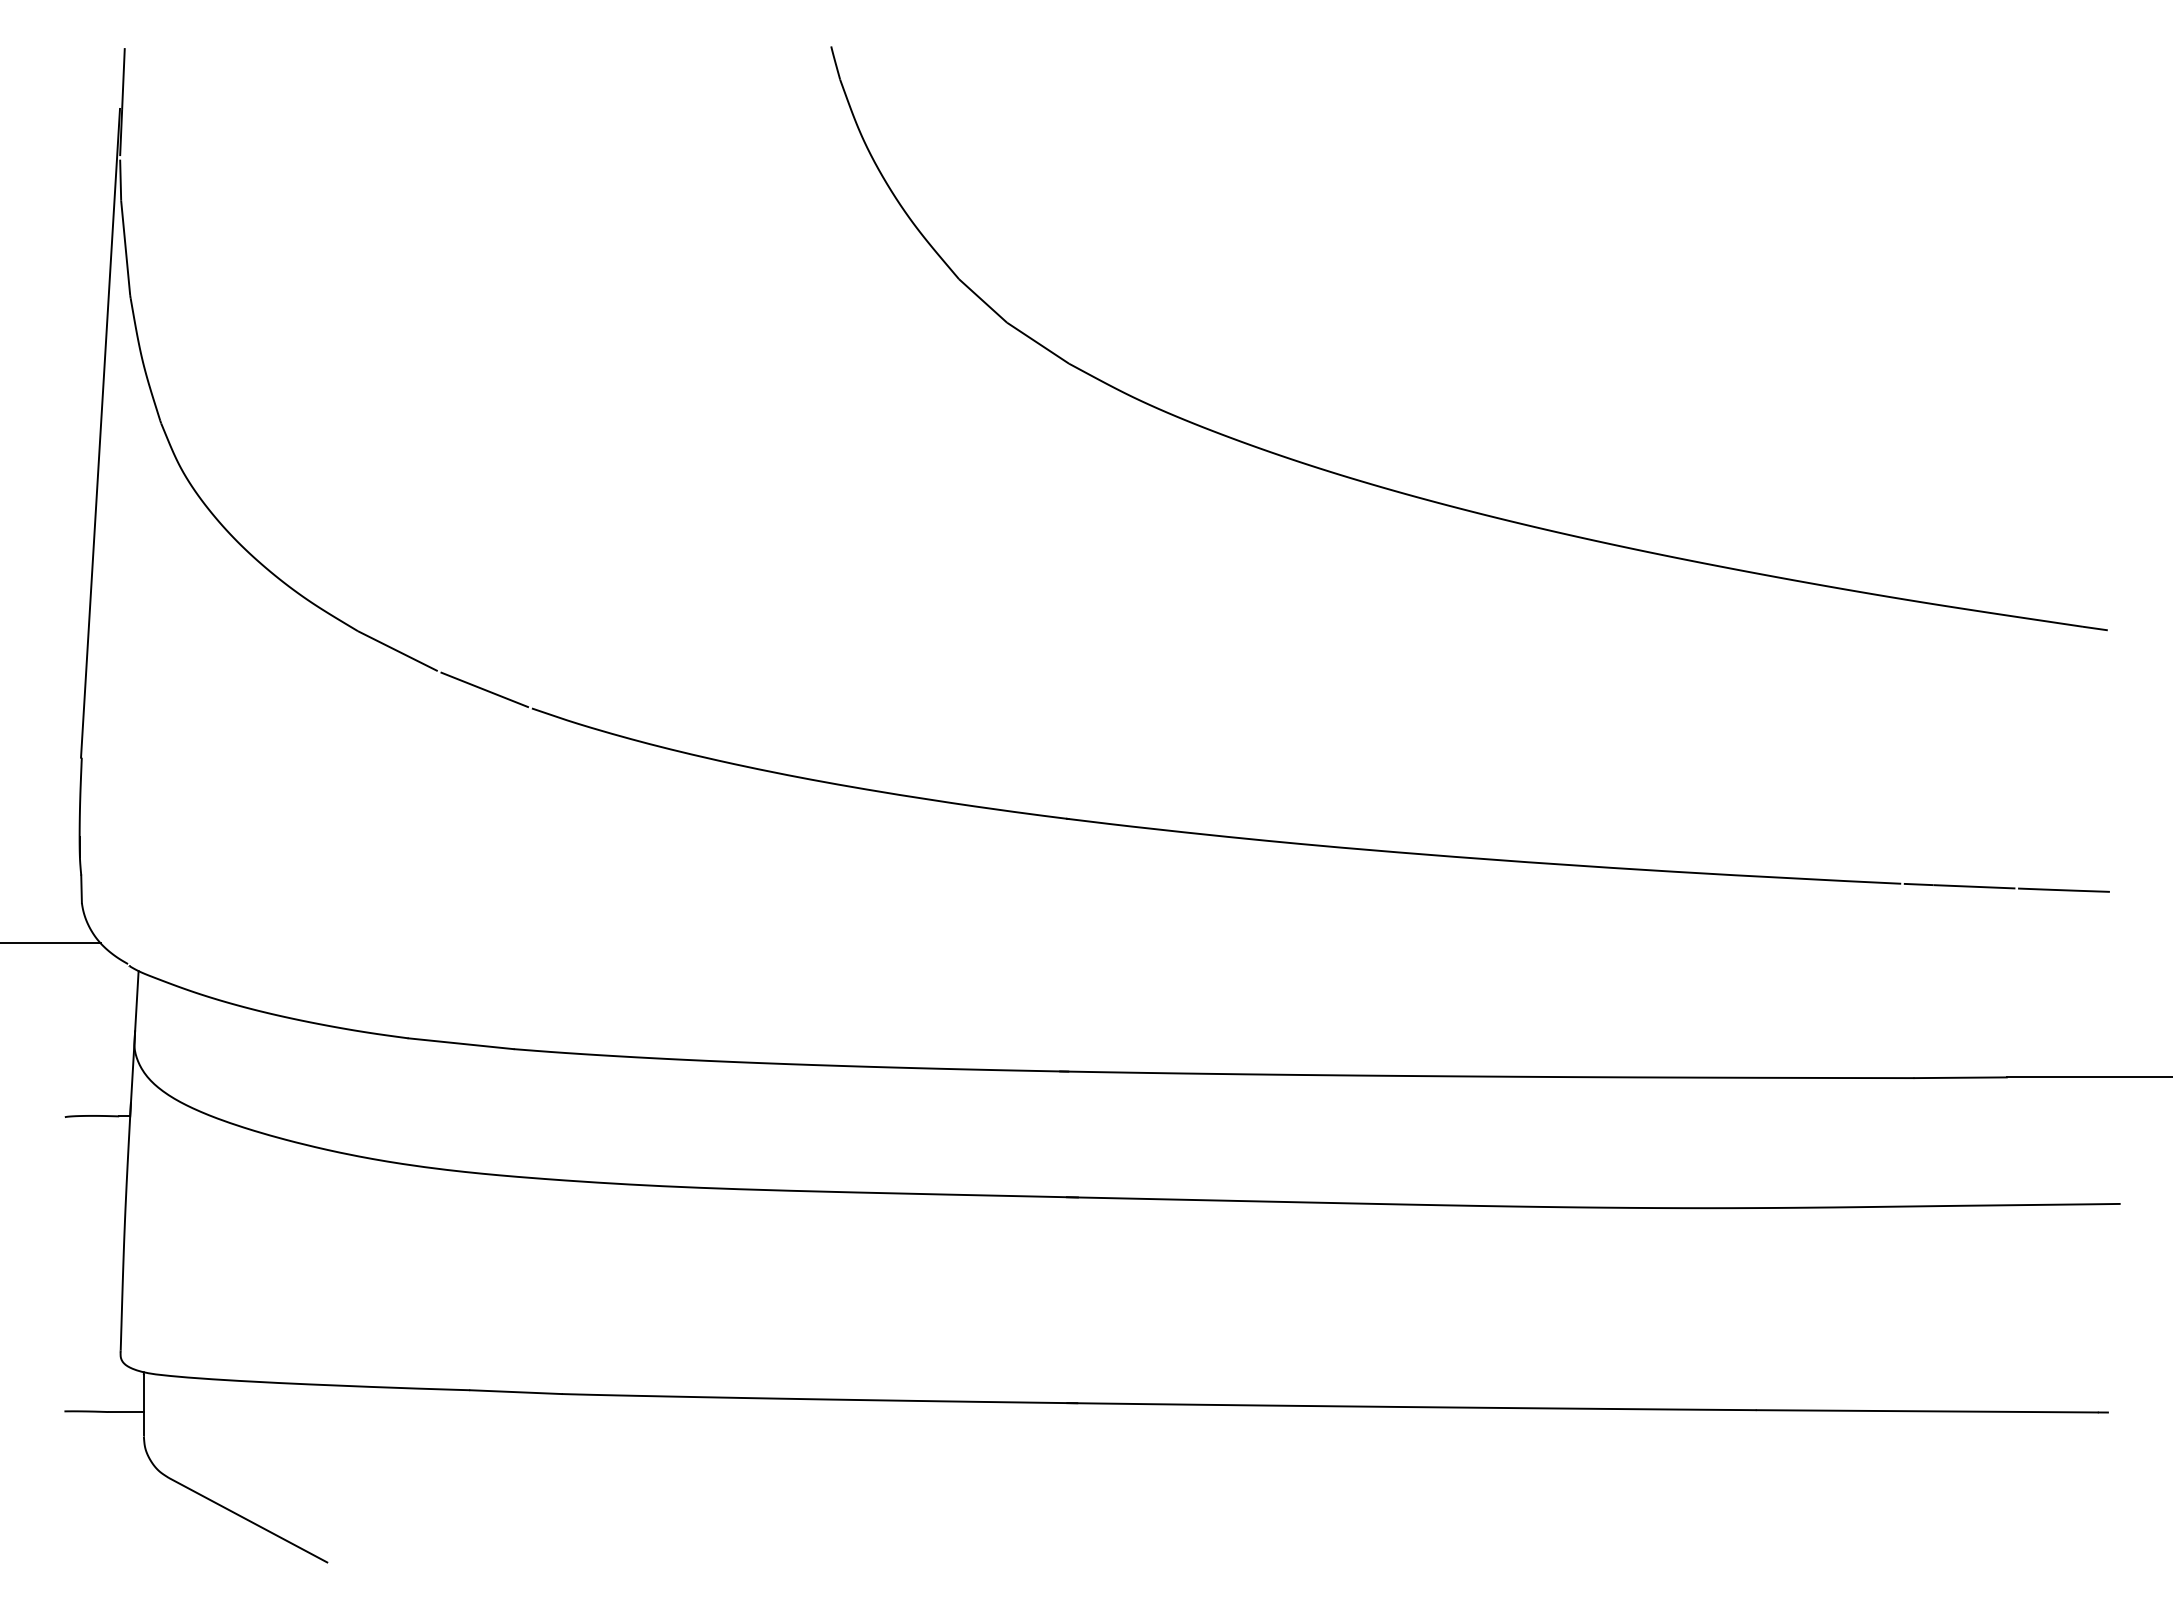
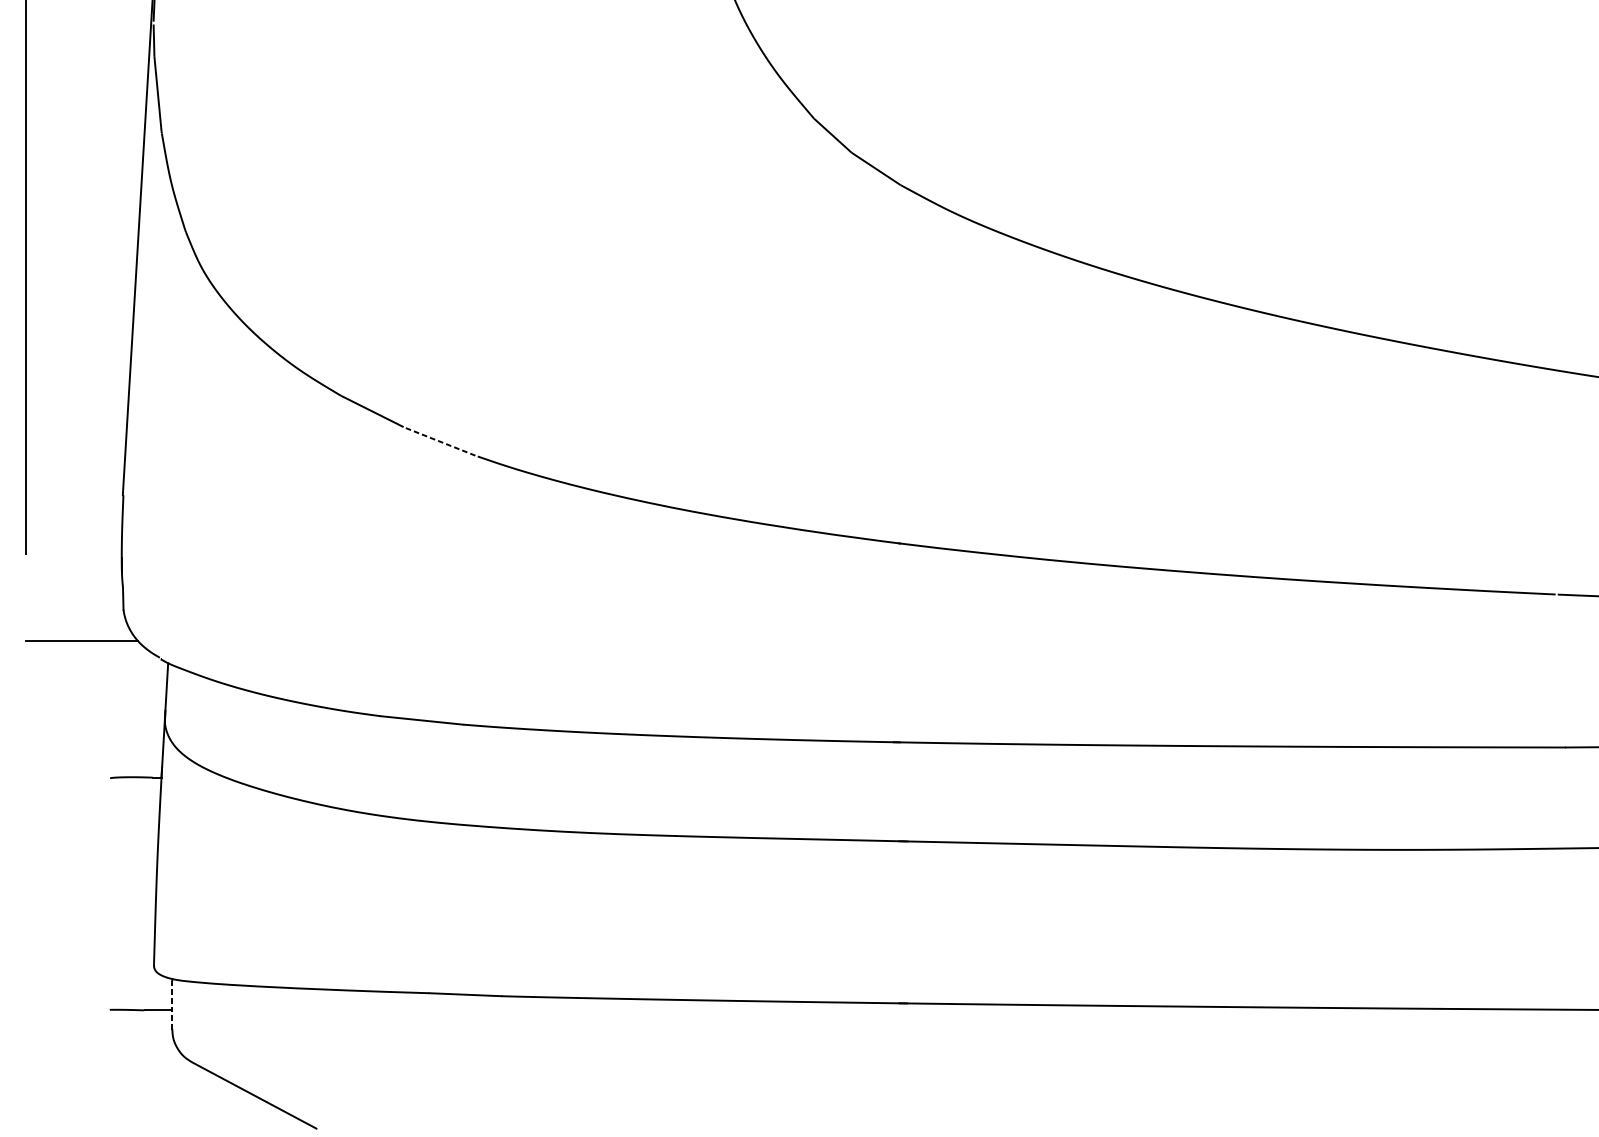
line: (484, 689) -> (440, 441), solid -> dashed
line: (143, 1404) -> (172, 1004), solid -> dashed

